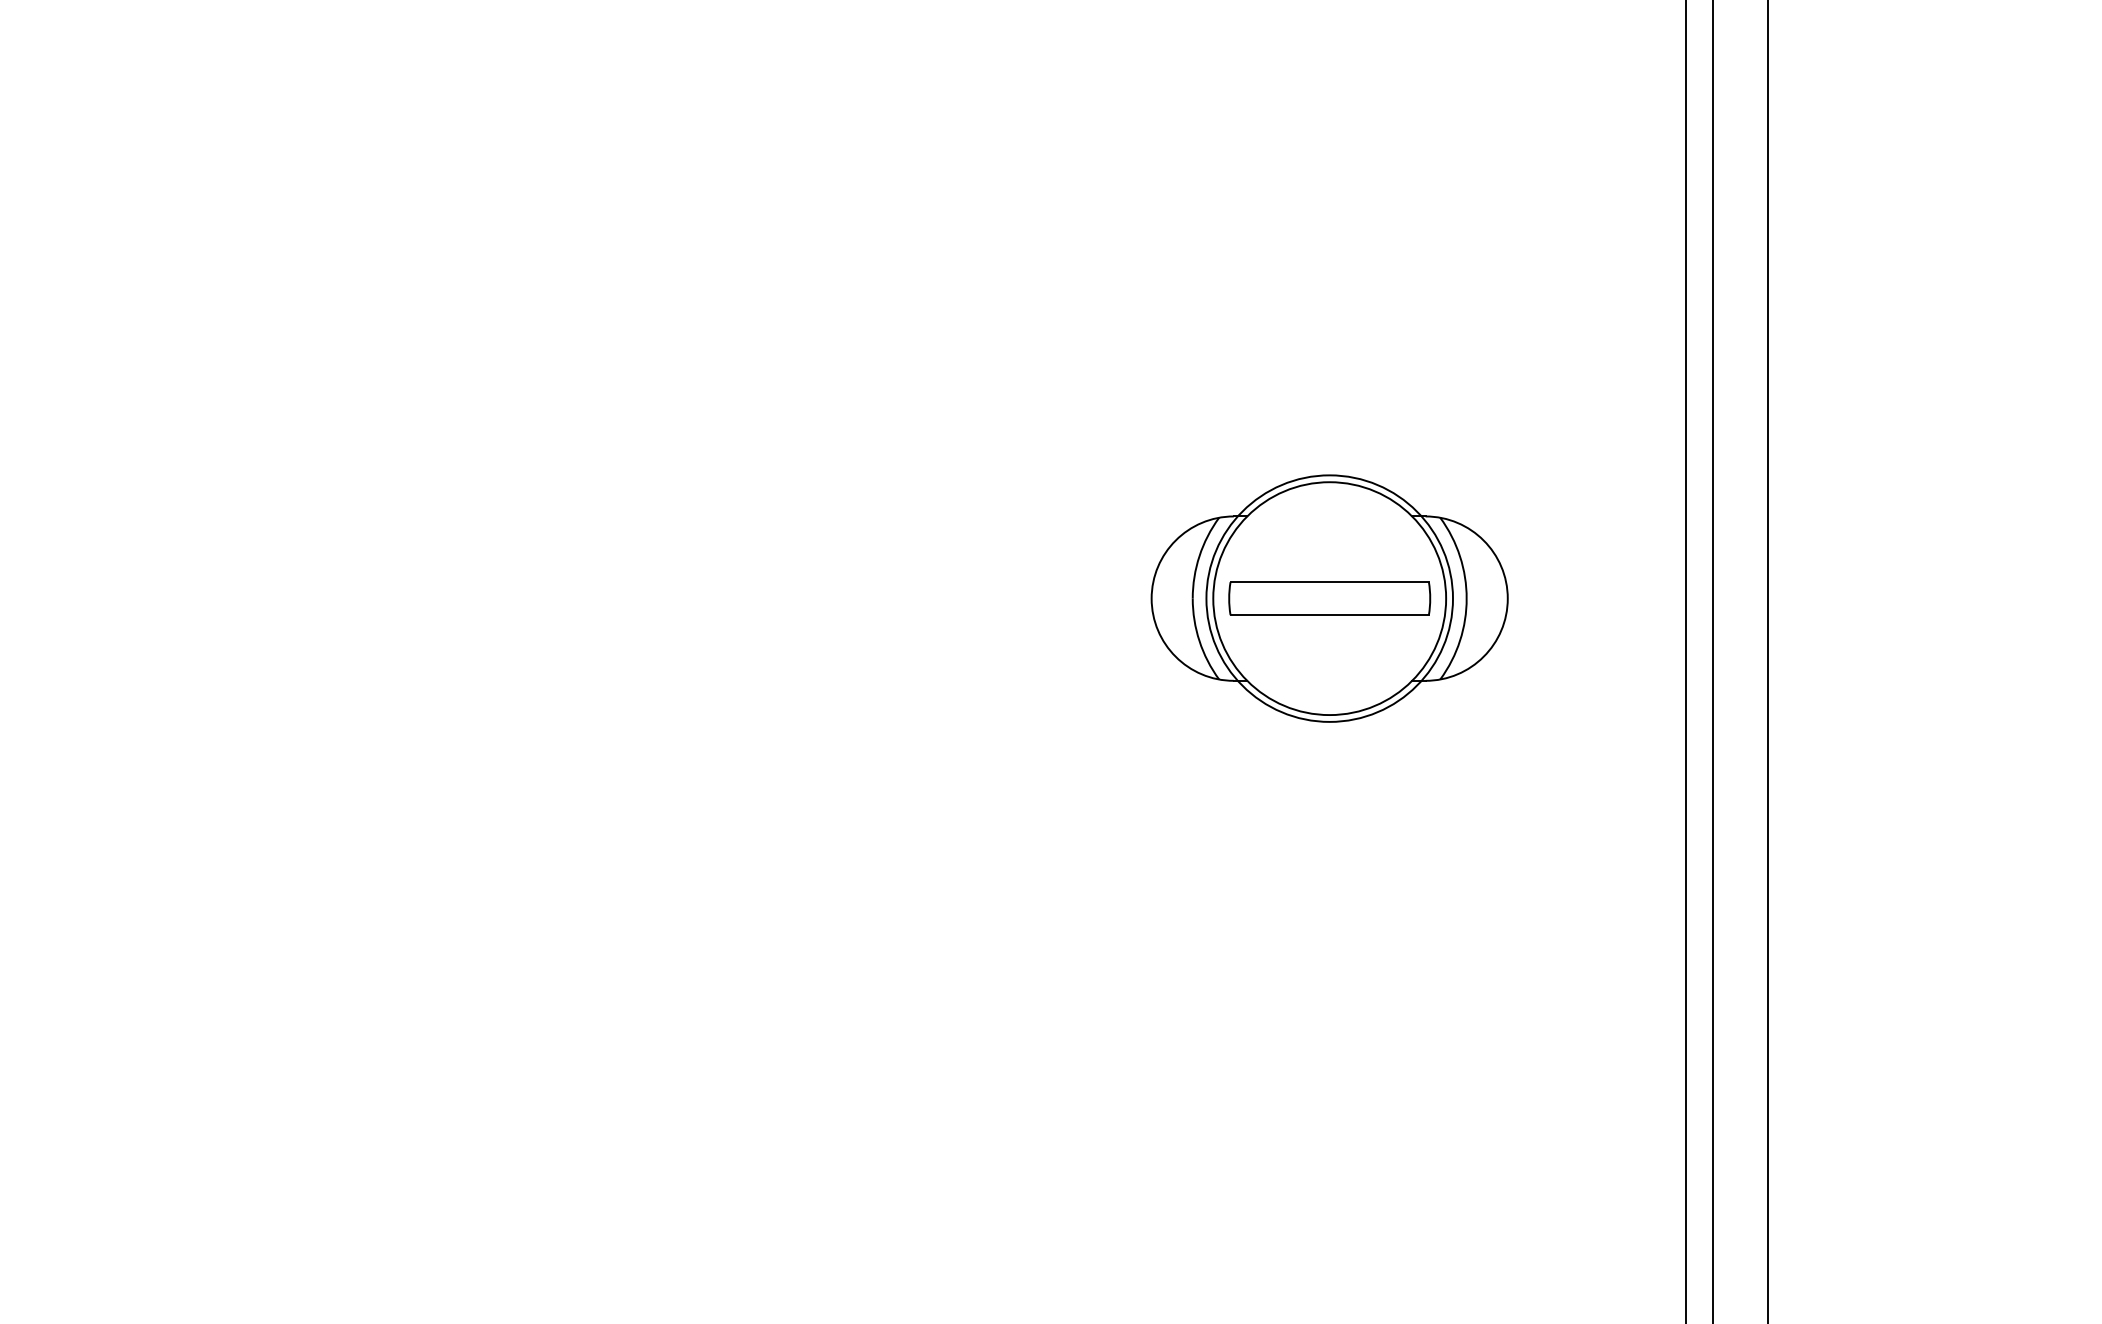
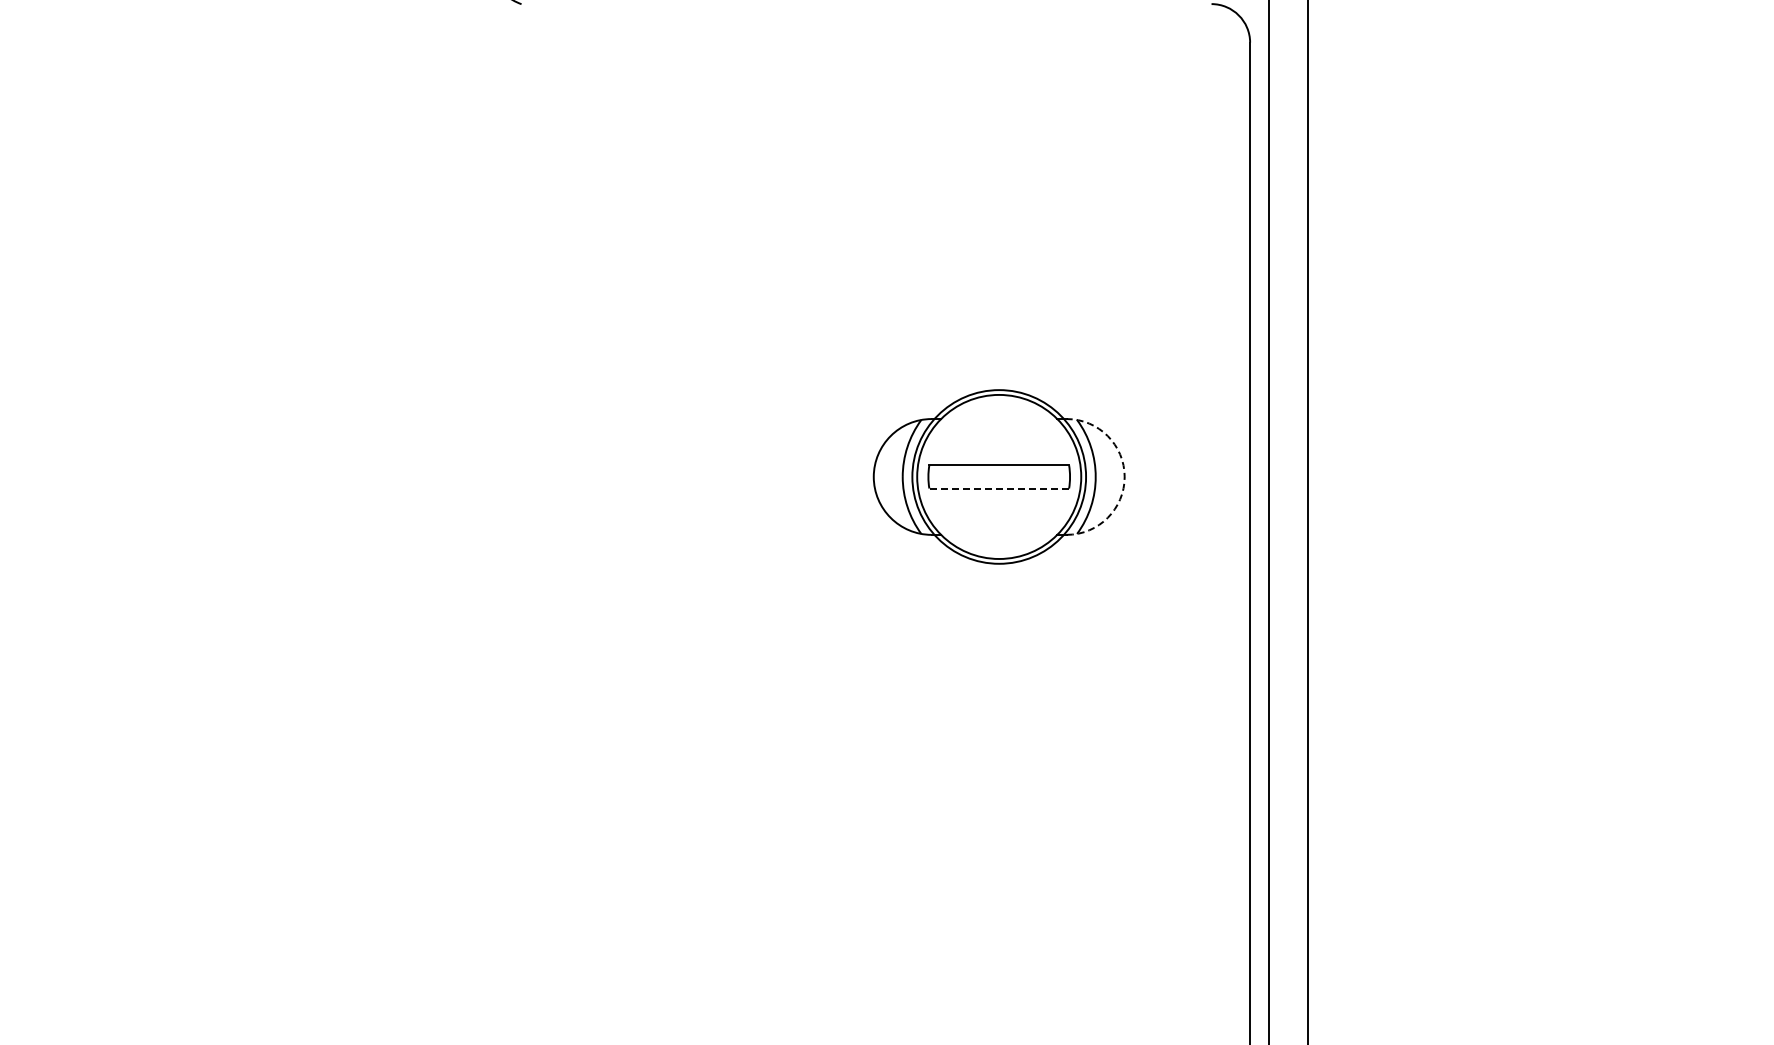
arc: (1507, 597) -> (1124, 476), solid -> dashed
line: (1330, 615) -> (999, 488), solid -> dashed

